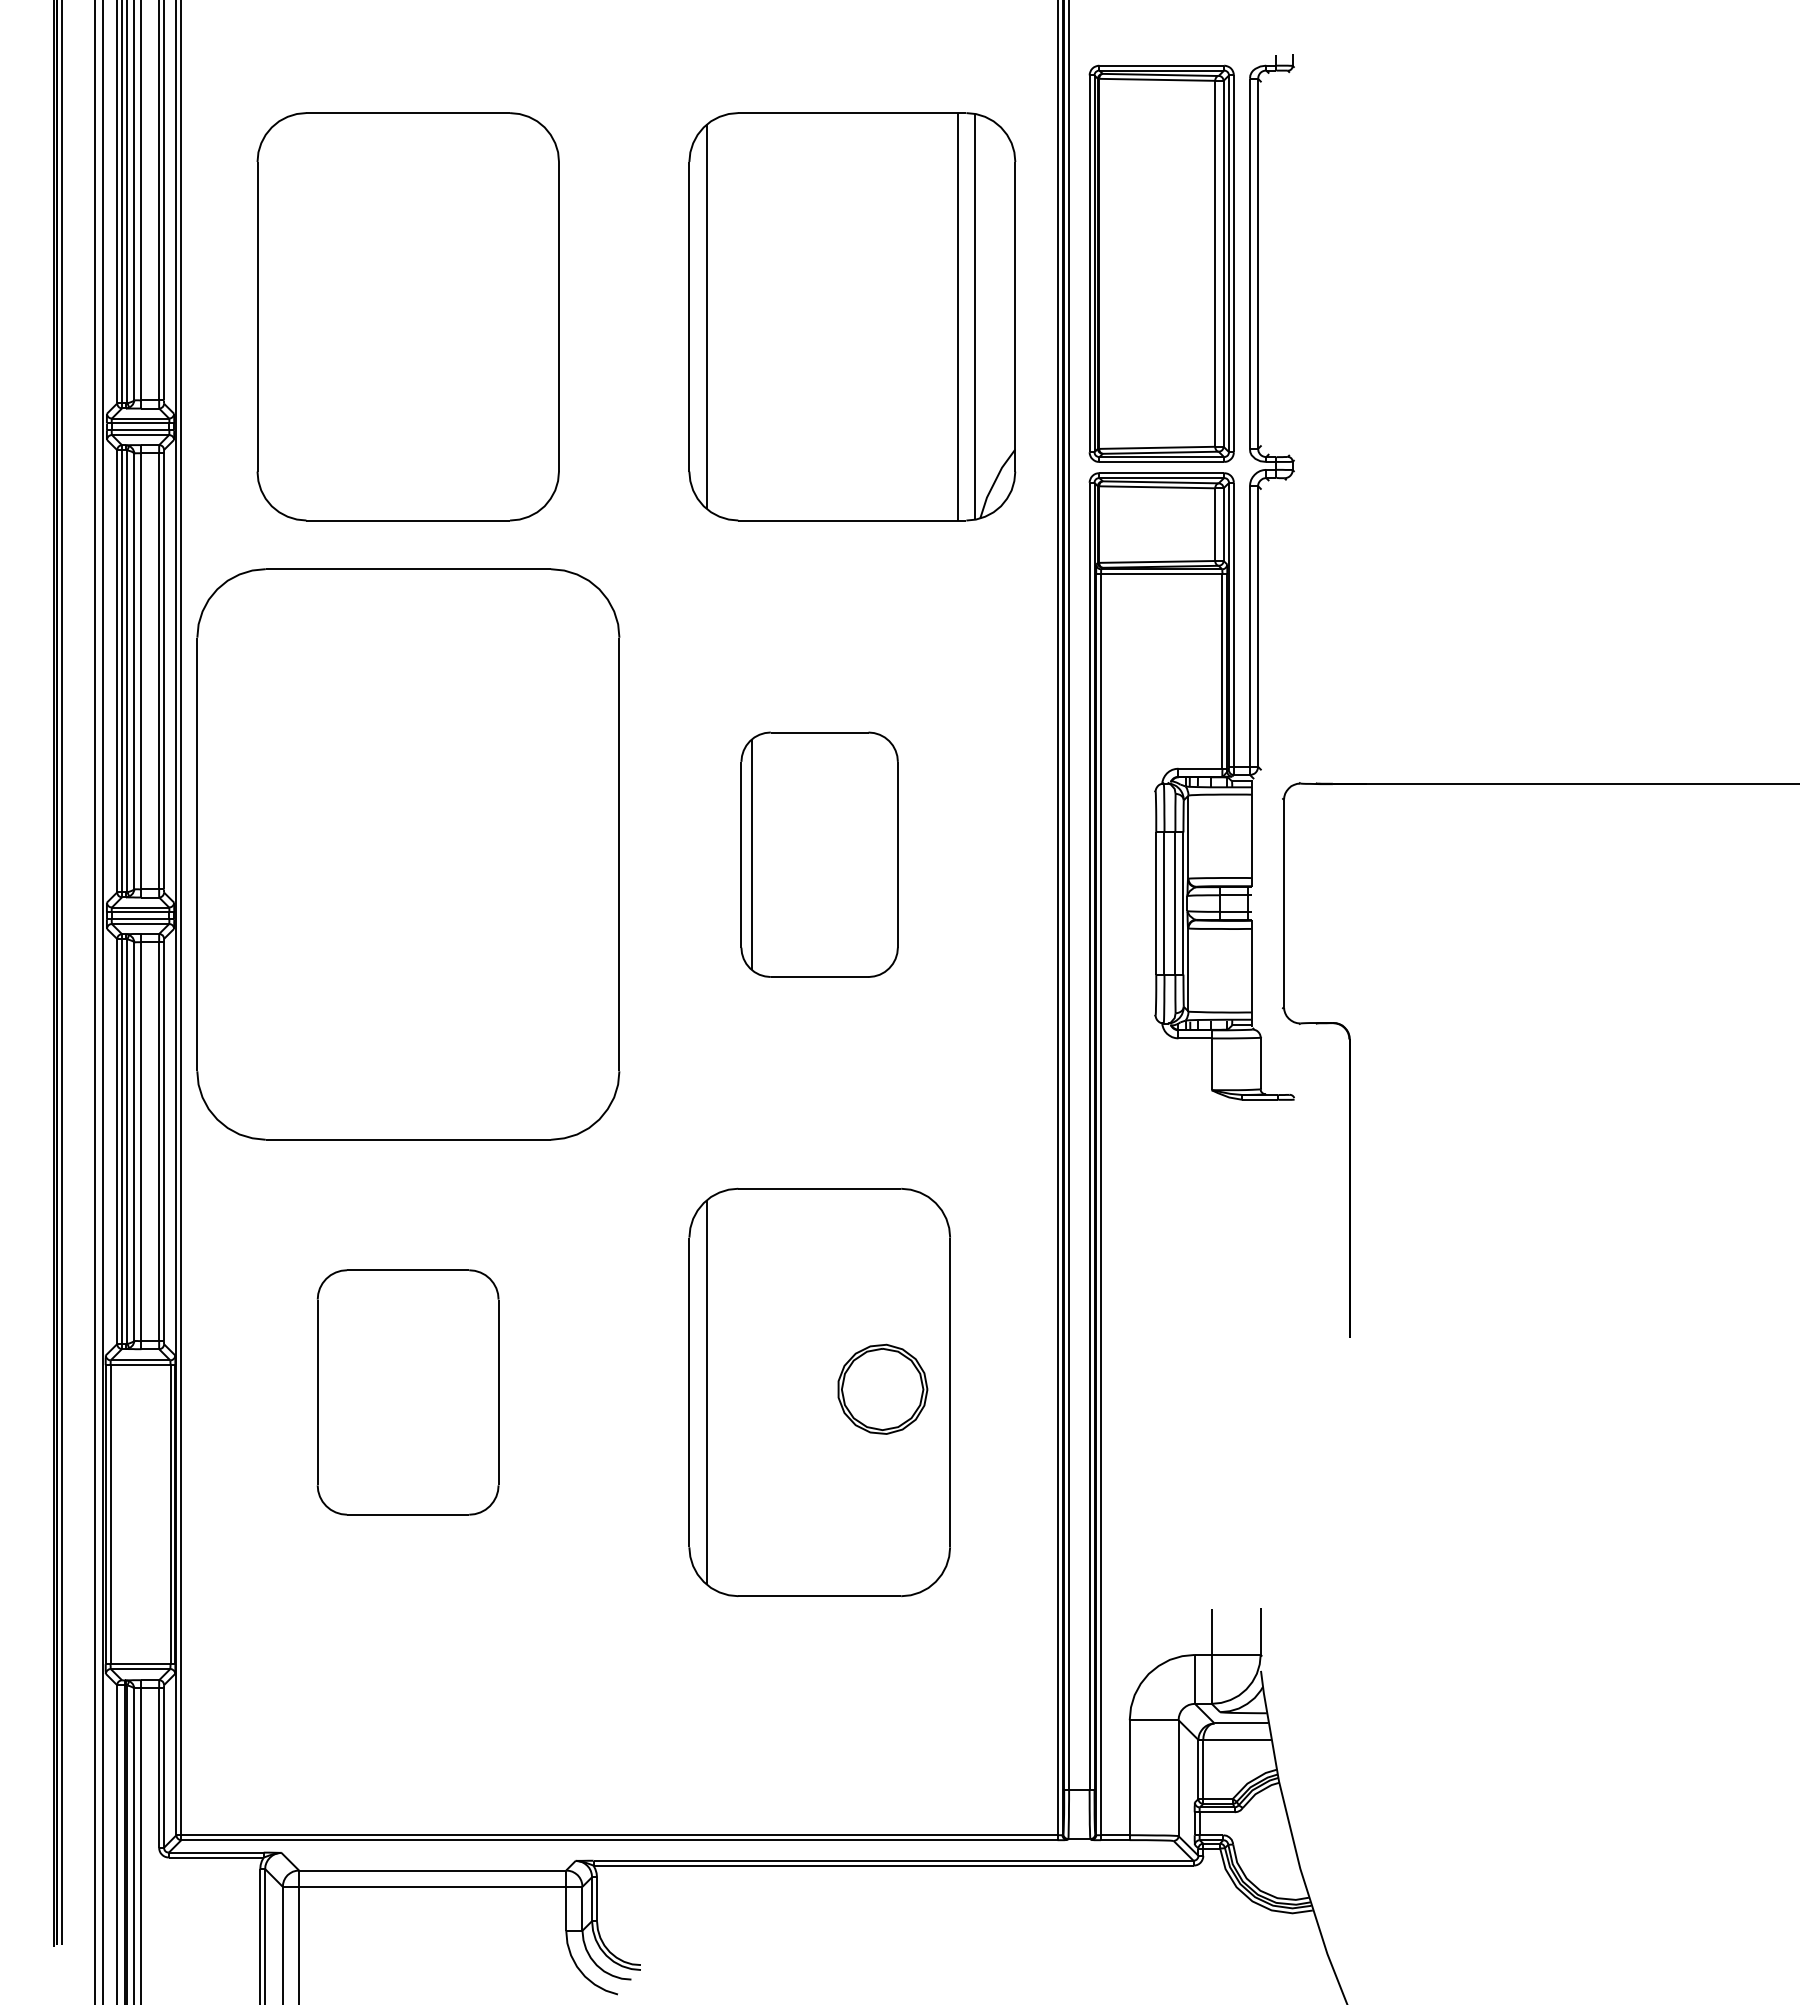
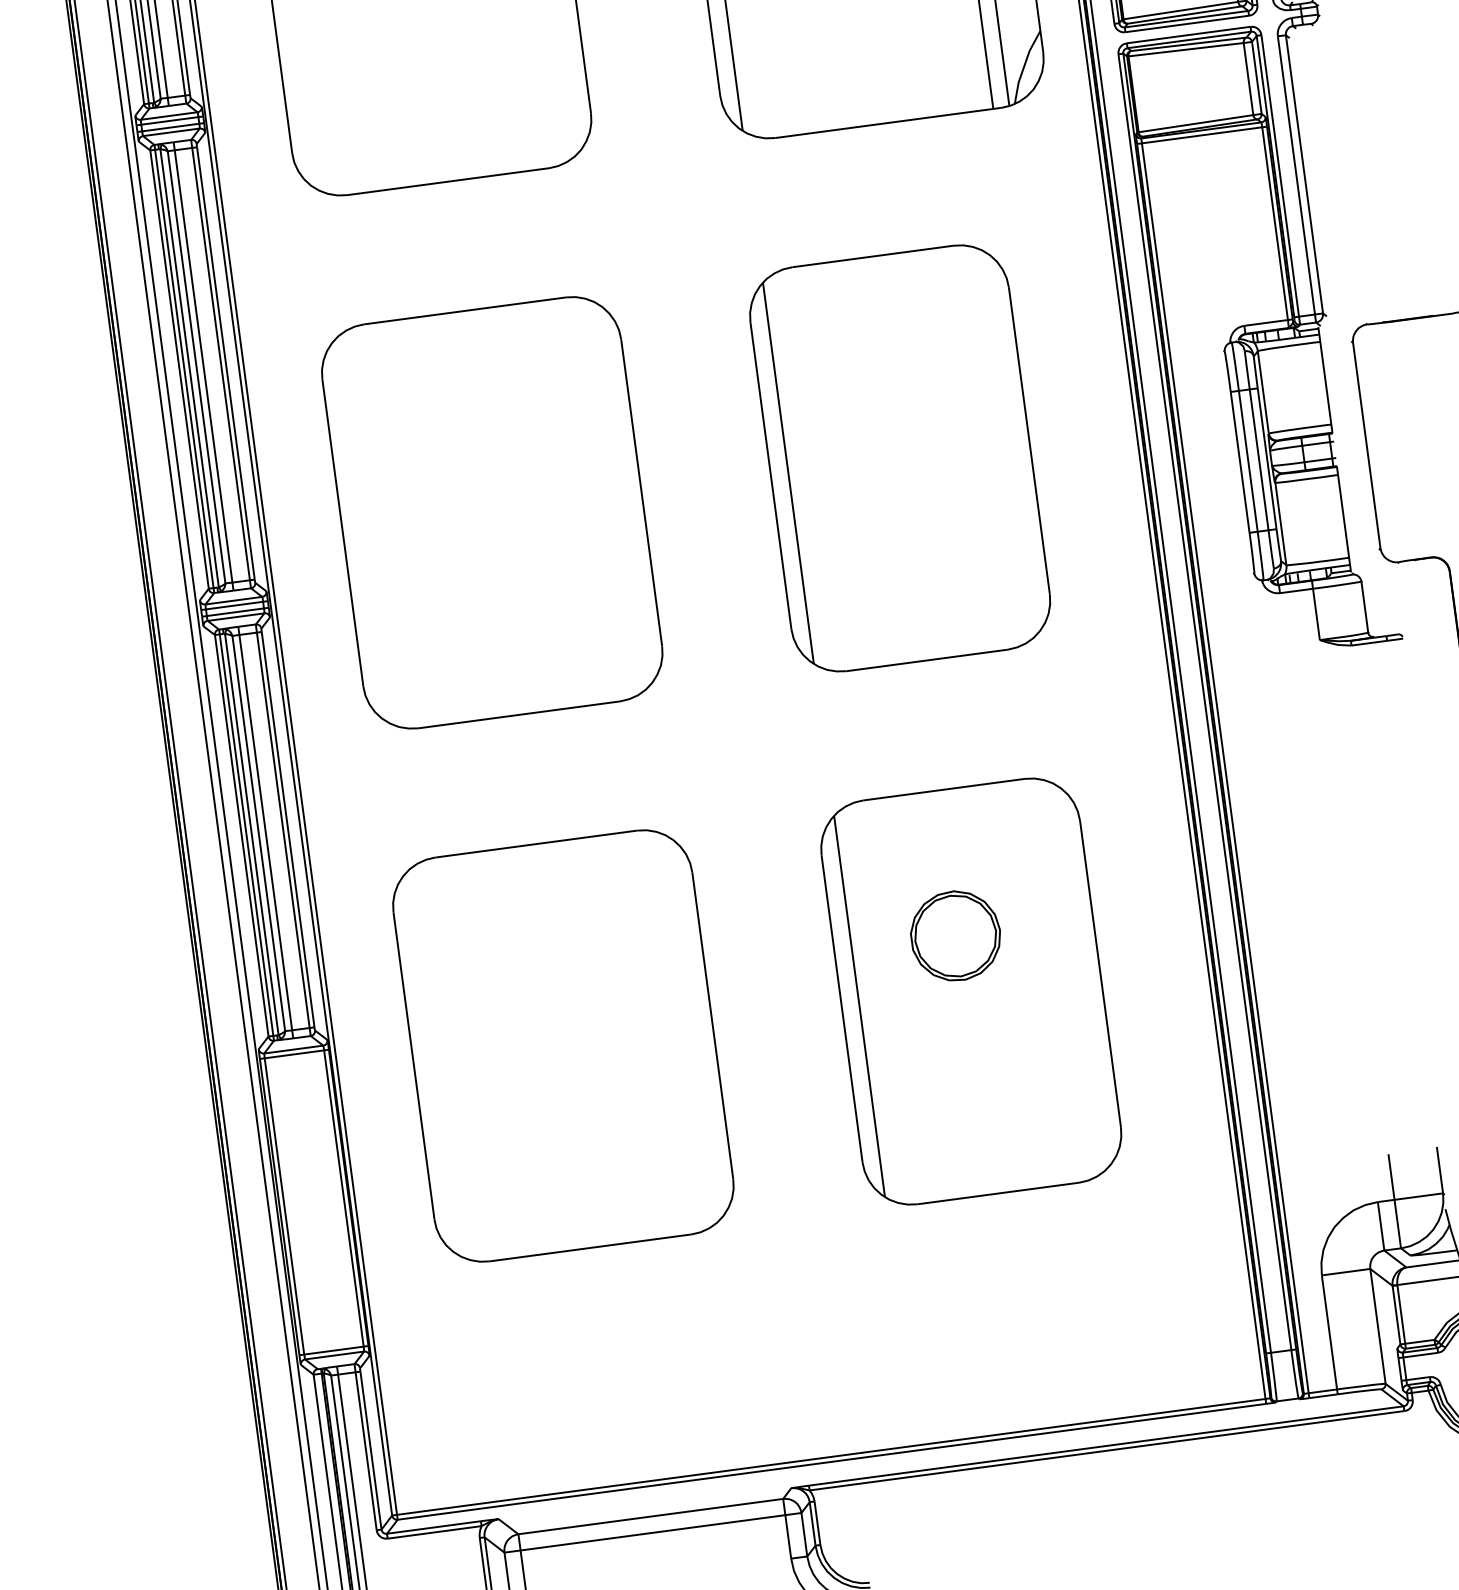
part: (407, 854) -> (491, 512), size x0.71
part: (819, 854) -> (899, 458), size x1.67
part: (882, 1388) -> (955, 935), moved
part: (407, 1392) -> (562, 1046), size x1.67

